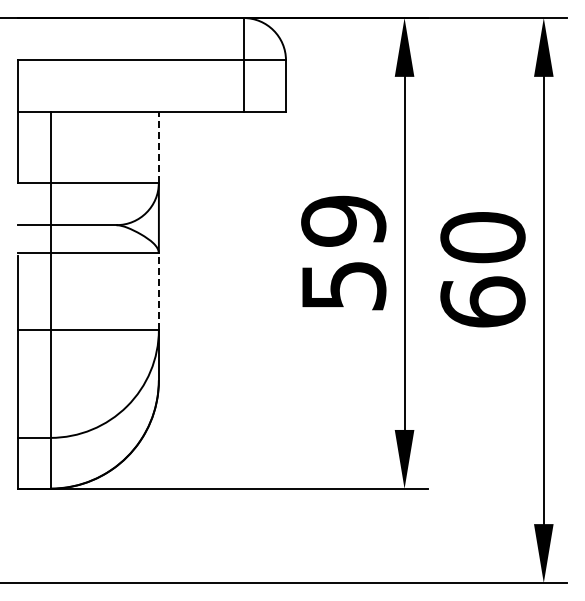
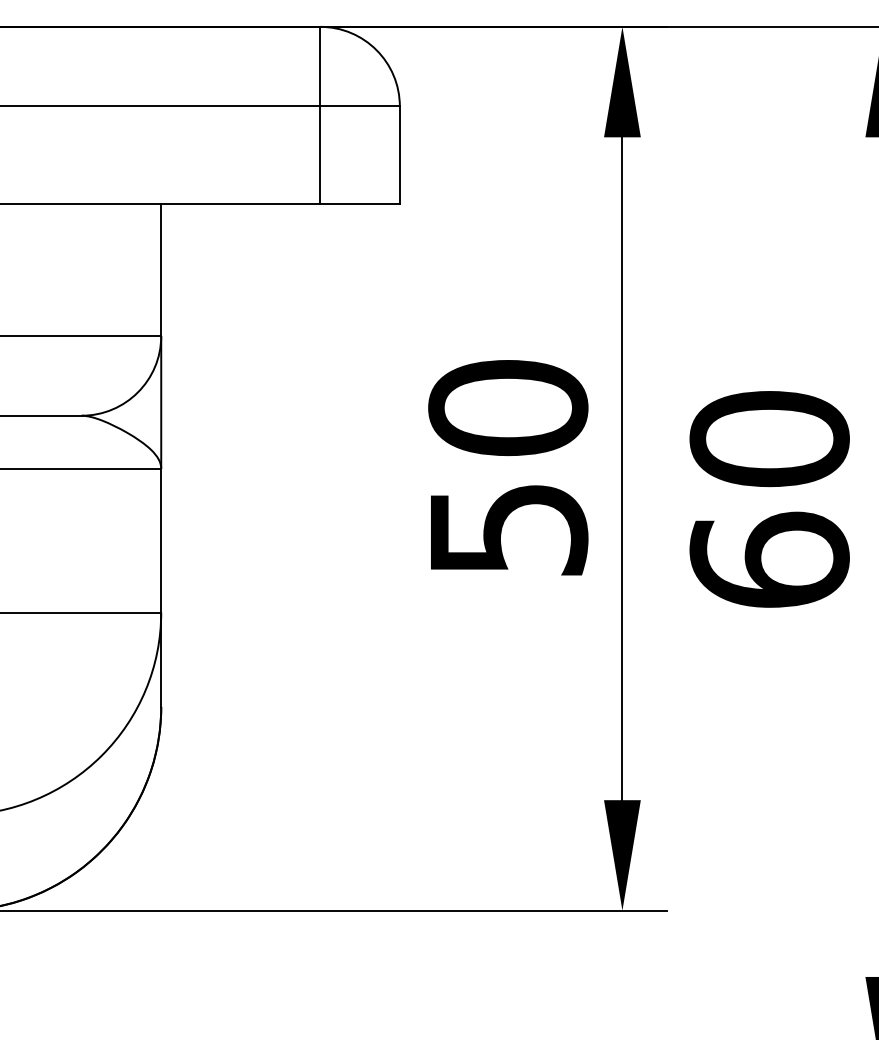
line: (158, 146) -> (160, 268), dashed -> solid
text: (343, 220) -> (507, 406), 59 -> 50
line: (158, 291) -> (160, 540), dashed -> solid

